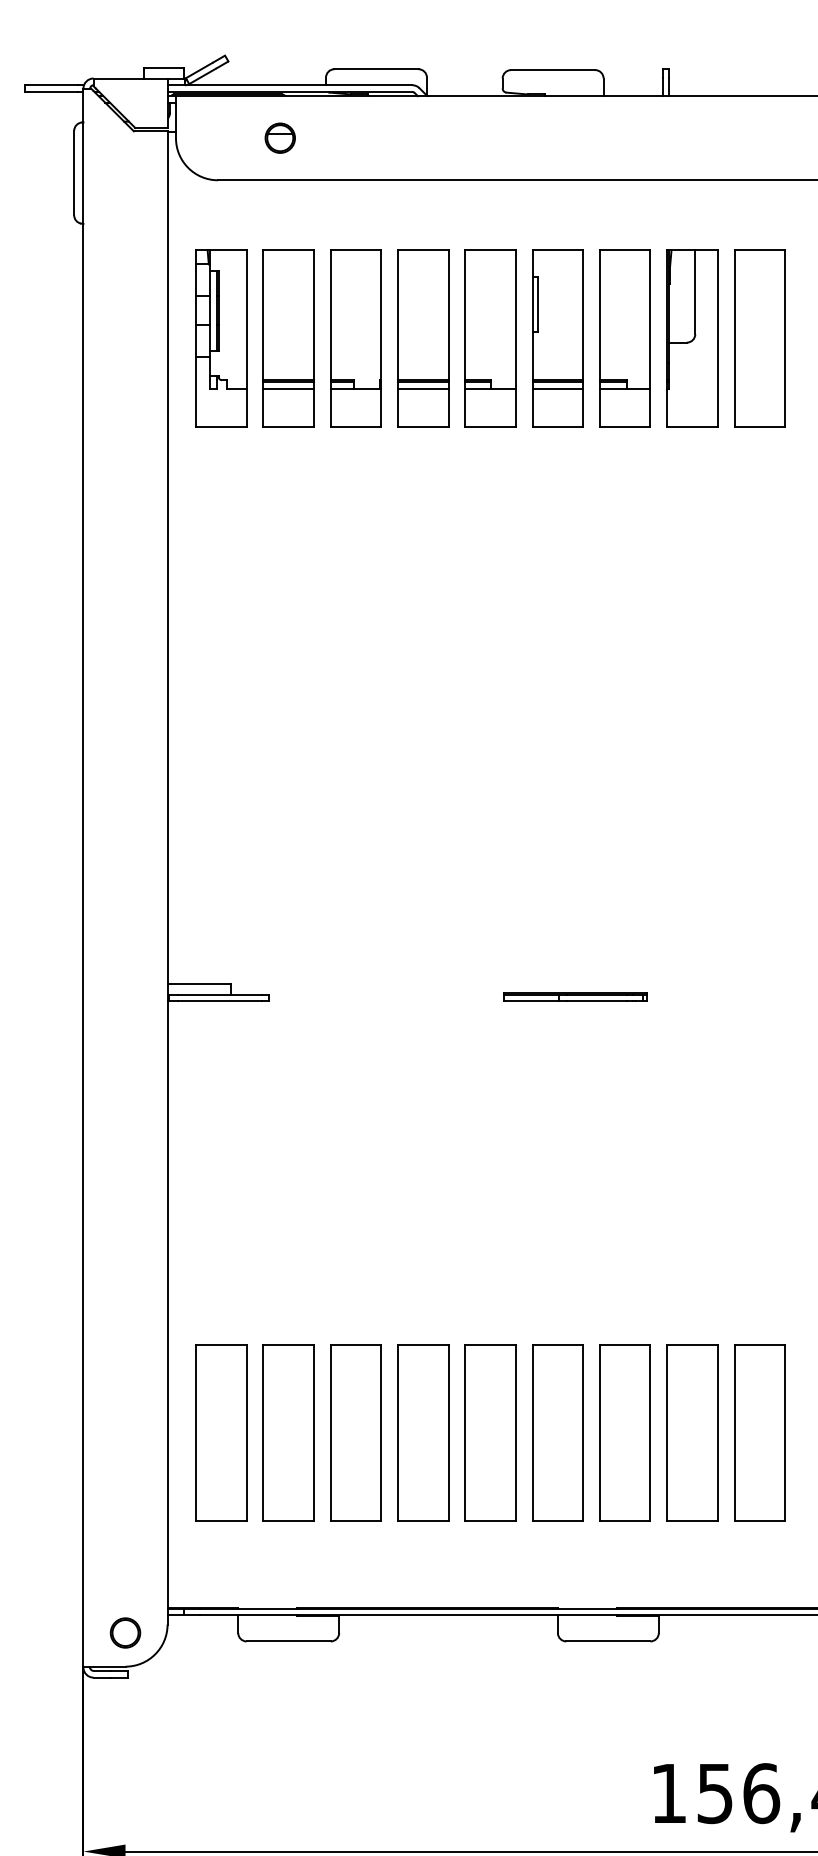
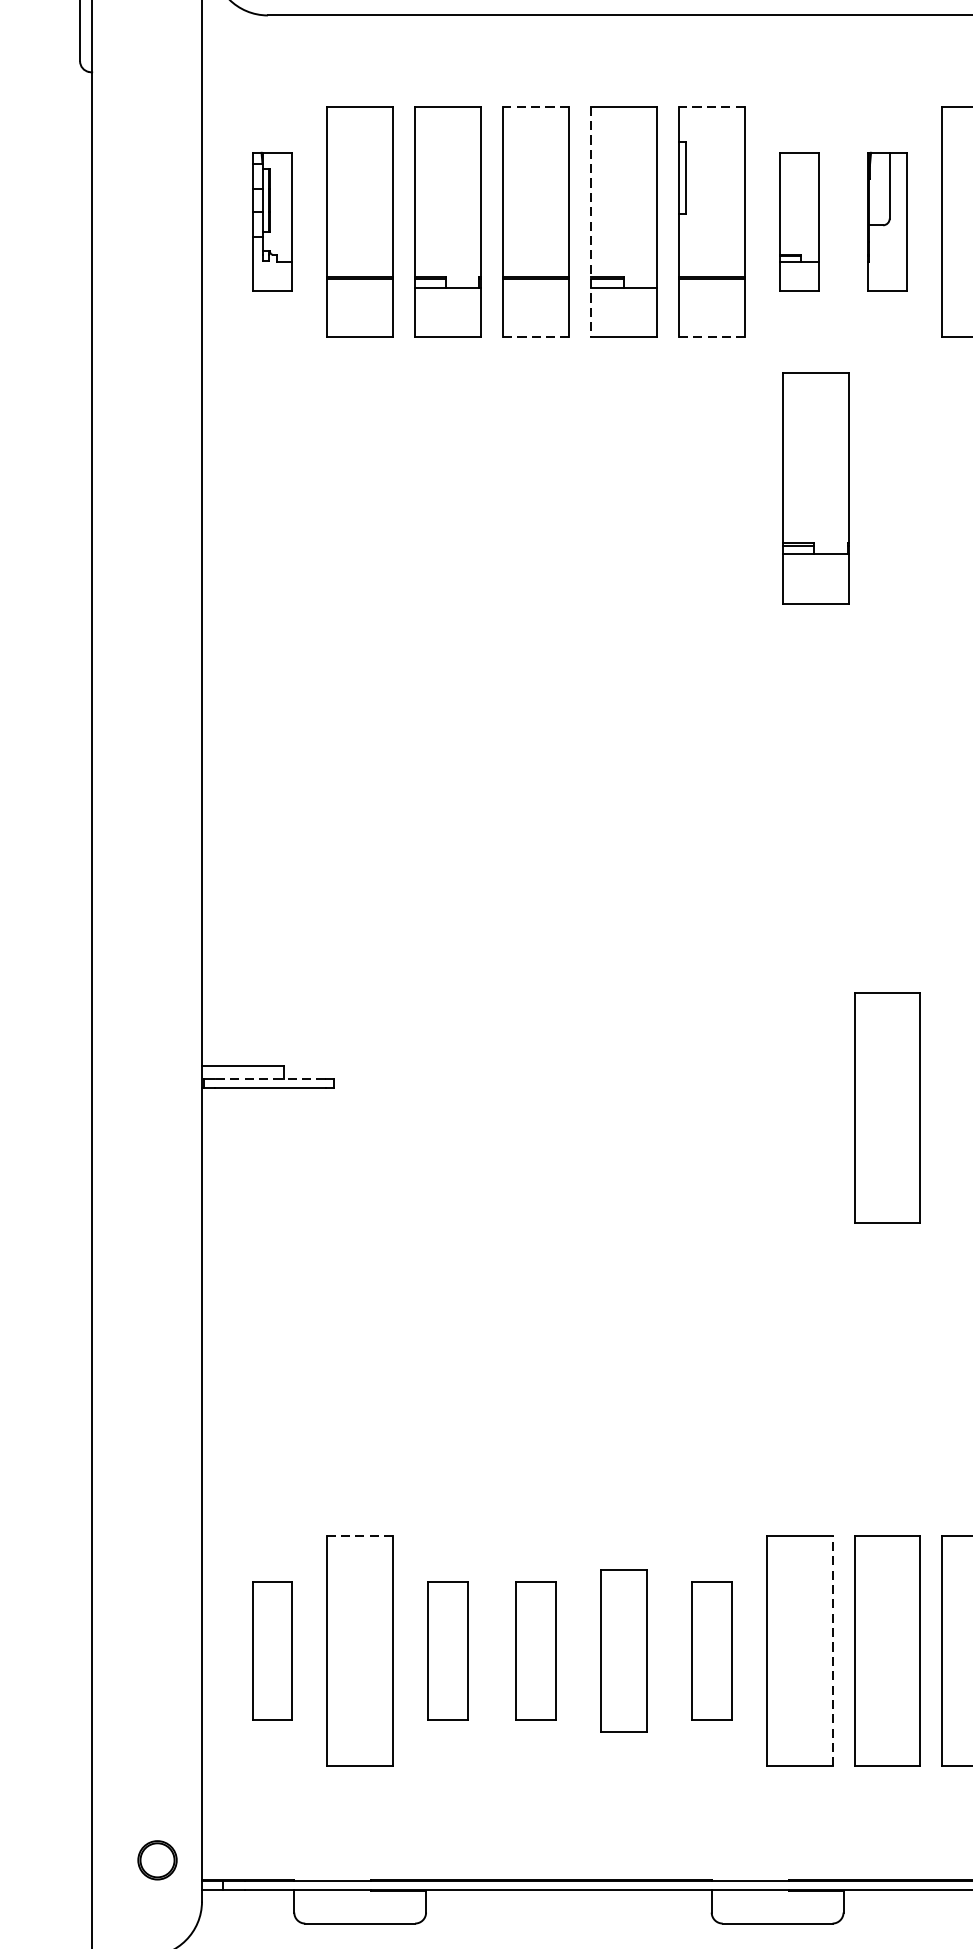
line: (422, 250) -> (534, 107), solid -> dashed
line: (557, 250) -> (711, 107), solid -> dashed
part: (221, 338) -> (272, 222), size x0.6
line: (465, 338) -> (591, 222), solid -> dashed
part: (624, 338) -> (798, 222), size x0.6
part: (692, 338) -> (887, 222), size x0.6
line: (288, 388) -> (359, 287), removed
line: (423, 388) -> (536, 287), removed
line: (557, 388) -> (711, 287), removed
line: (423, 426) -> (536, 336), solid -> dashed
line: (558, 426) -> (712, 336), solid -> dashed
part: (637, 542) -> (815, 488), added
line: (219, 994) -> (269, 1078), solid -> dashed
part: (575, 996) -> (734, 1081), removed
part: (692, 1016) -> (887, 1107), added
line: (288, 1344) -> (359, 1535), solid -> dashed
part: (221, 1432) -> (272, 1650), size x0.6
part: (355, 1432) -> (447, 1650), size x0.6
part: (423, 1432) -> (536, 1650), size x0.6
part: (490, 1432) -> (623, 1650), size x0.7
part: (557, 1432) -> (711, 1650), size x0.6
line: (650, 1432) -> (832, 1650), solid -> dashed
part: (125, 1632) -> (157, 1859), moved

